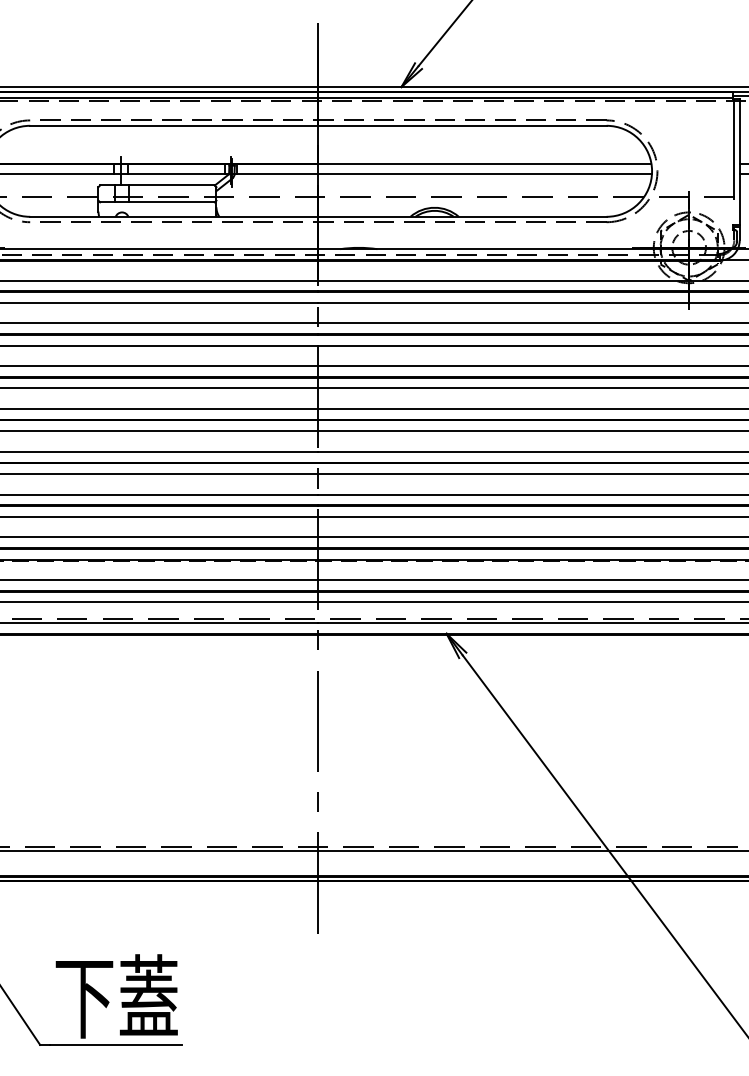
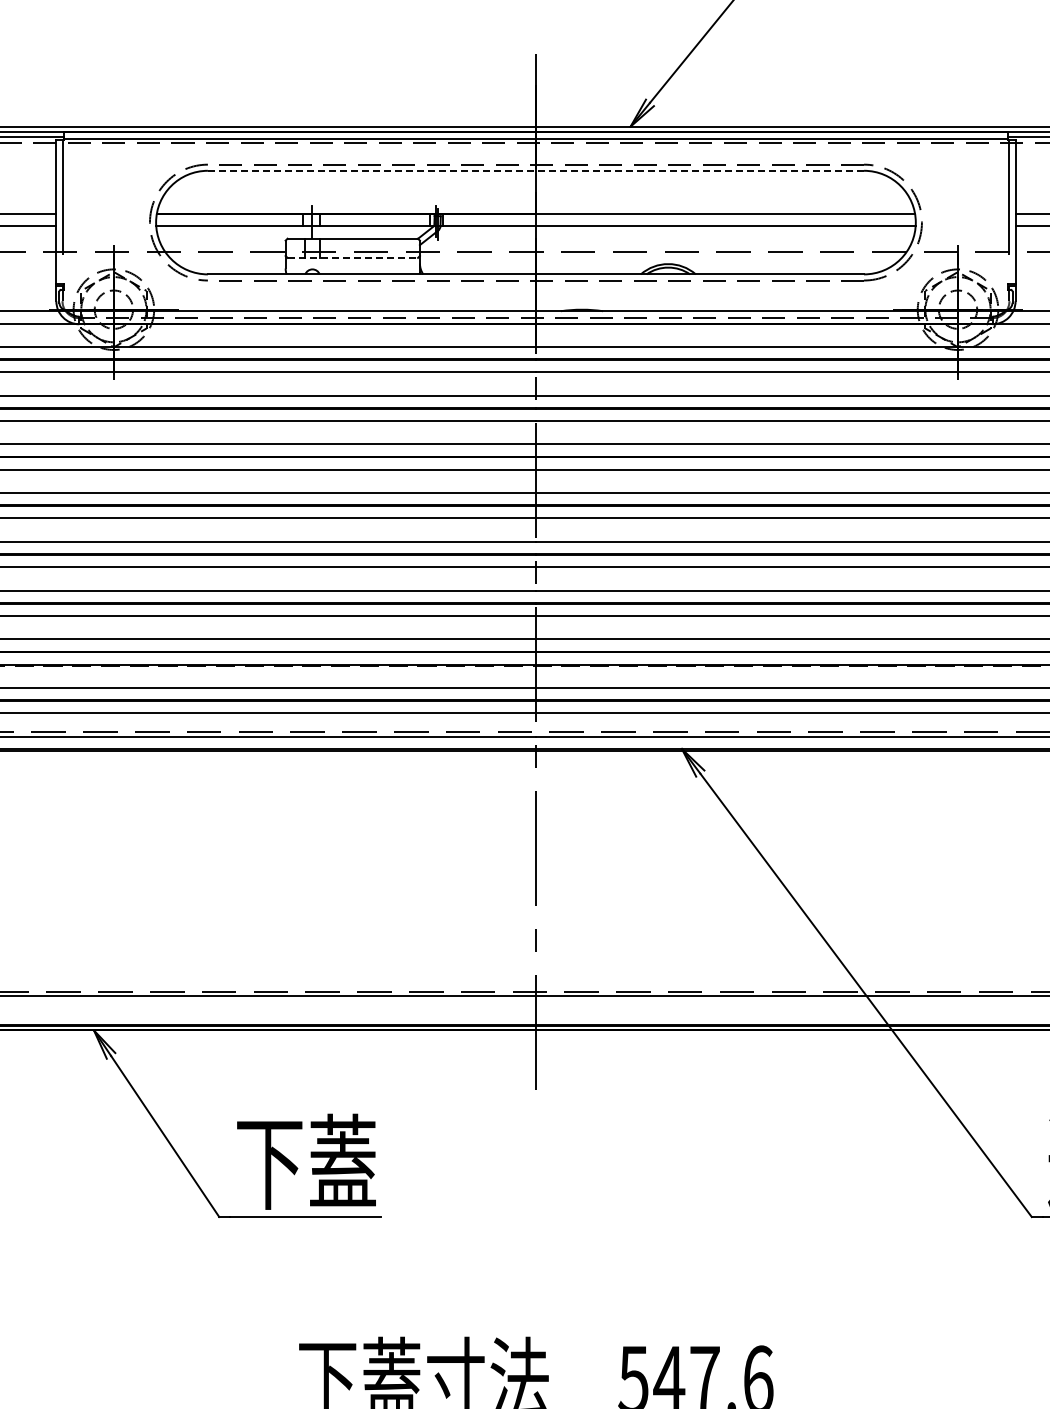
line: (317, 125) -> (535, 170), solid -> dashed
line: (158, 201) -> (353, 257), solid -> dashed

